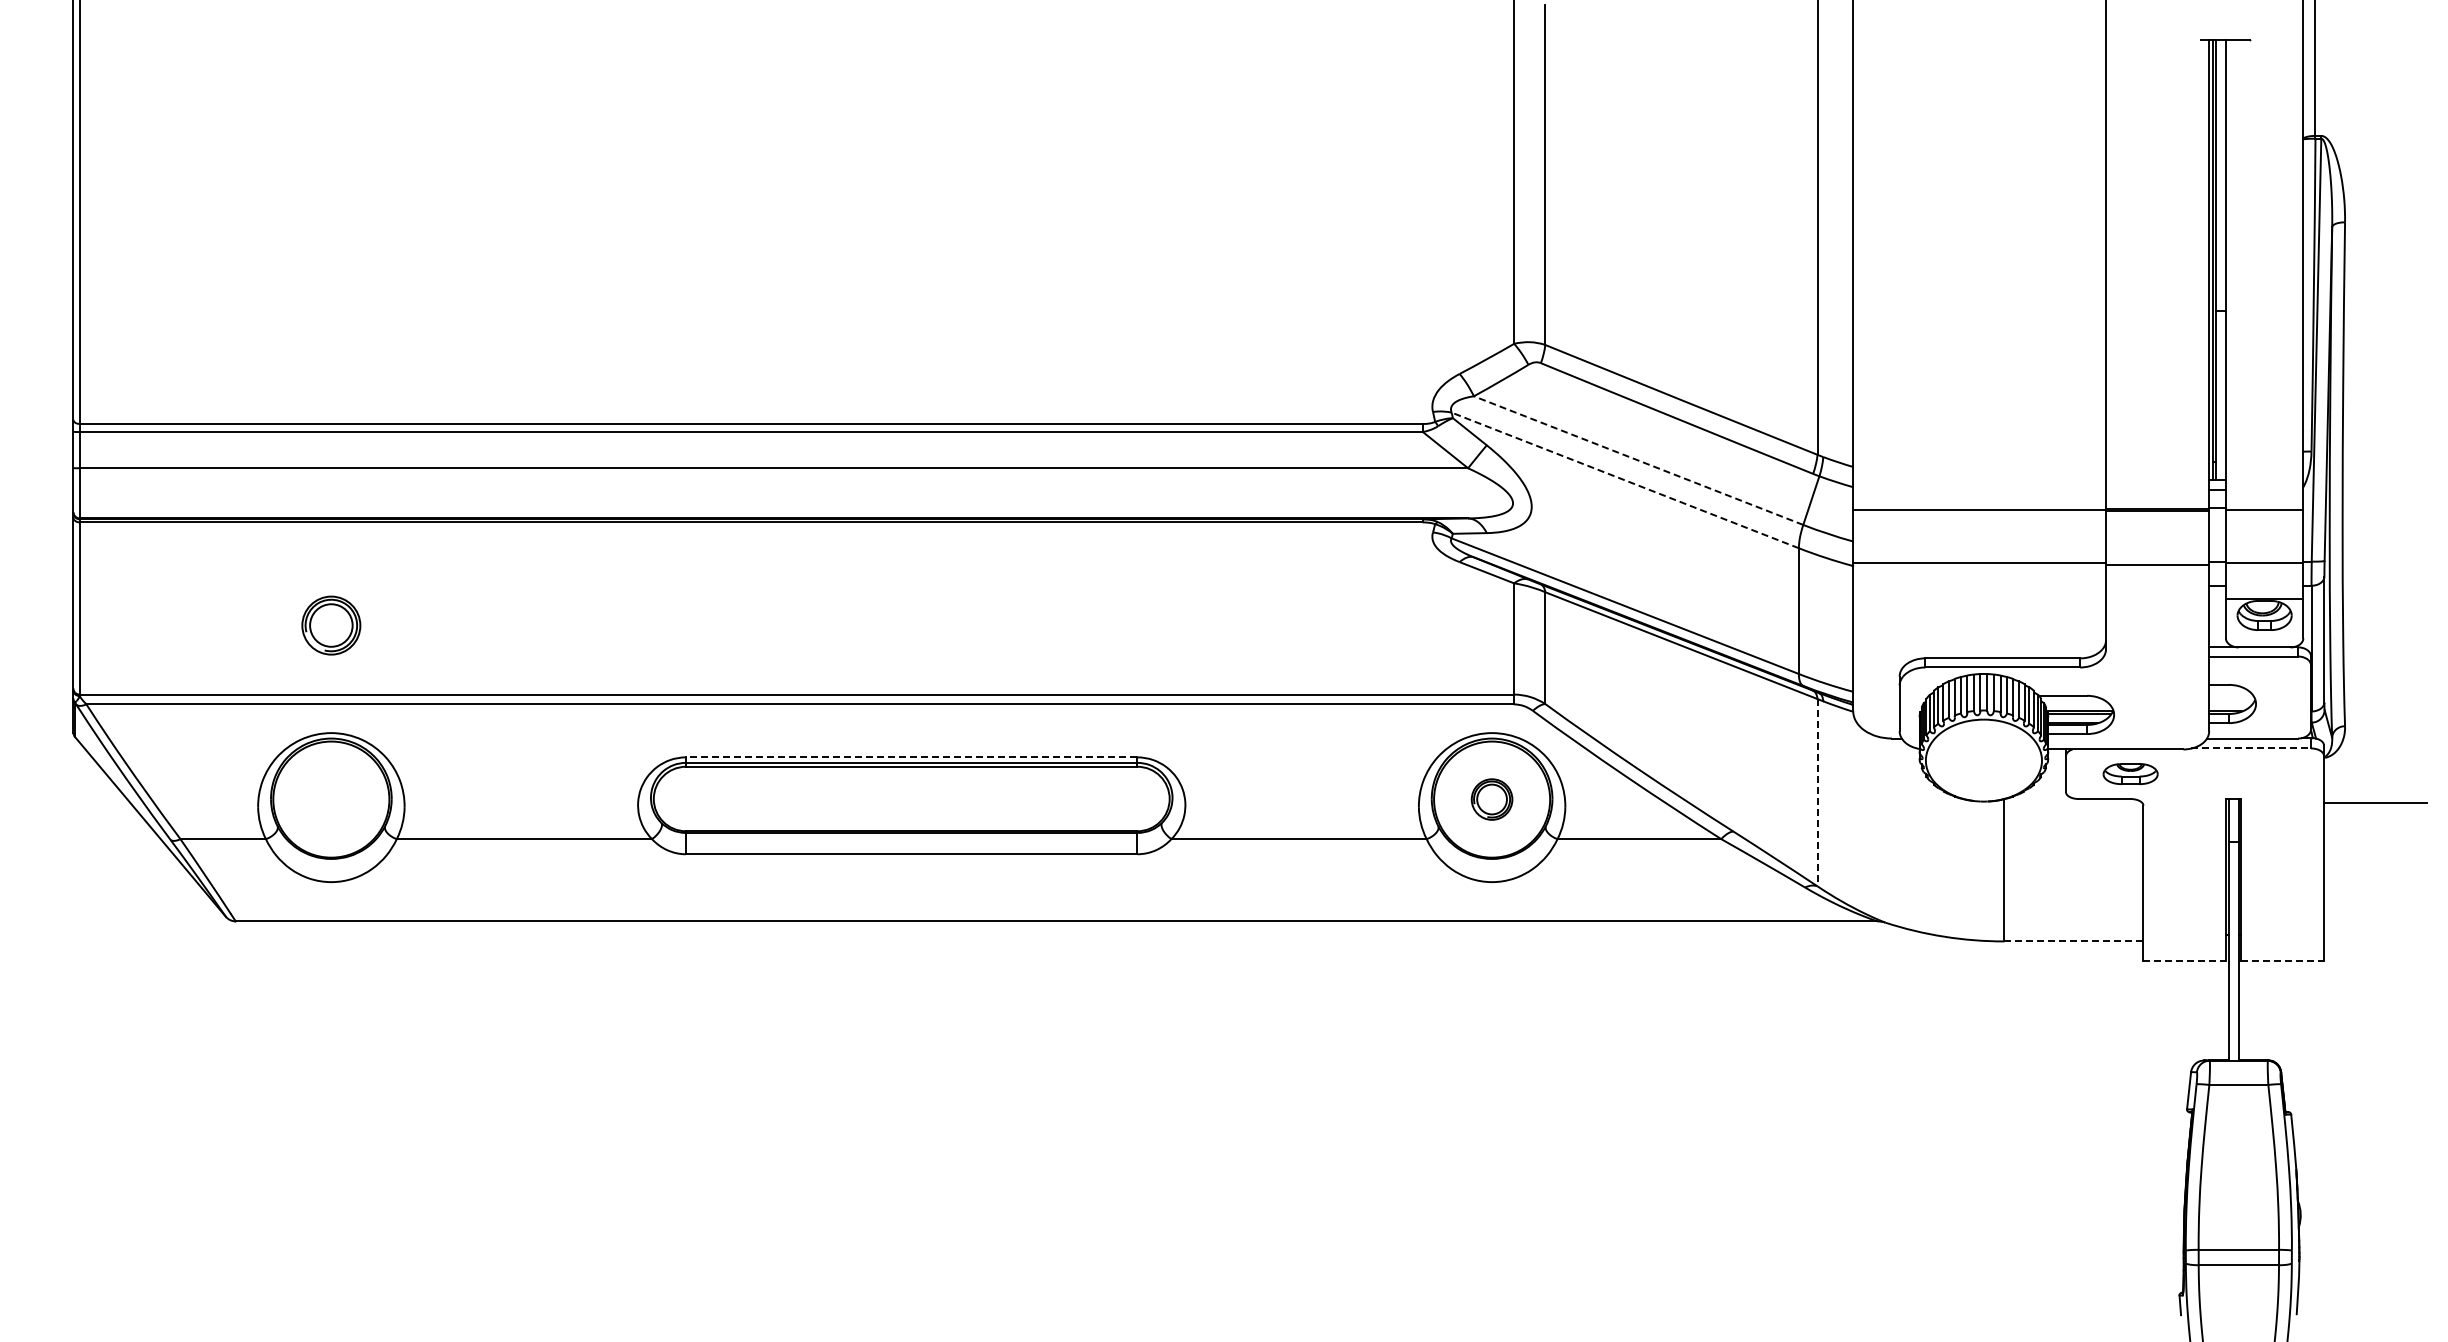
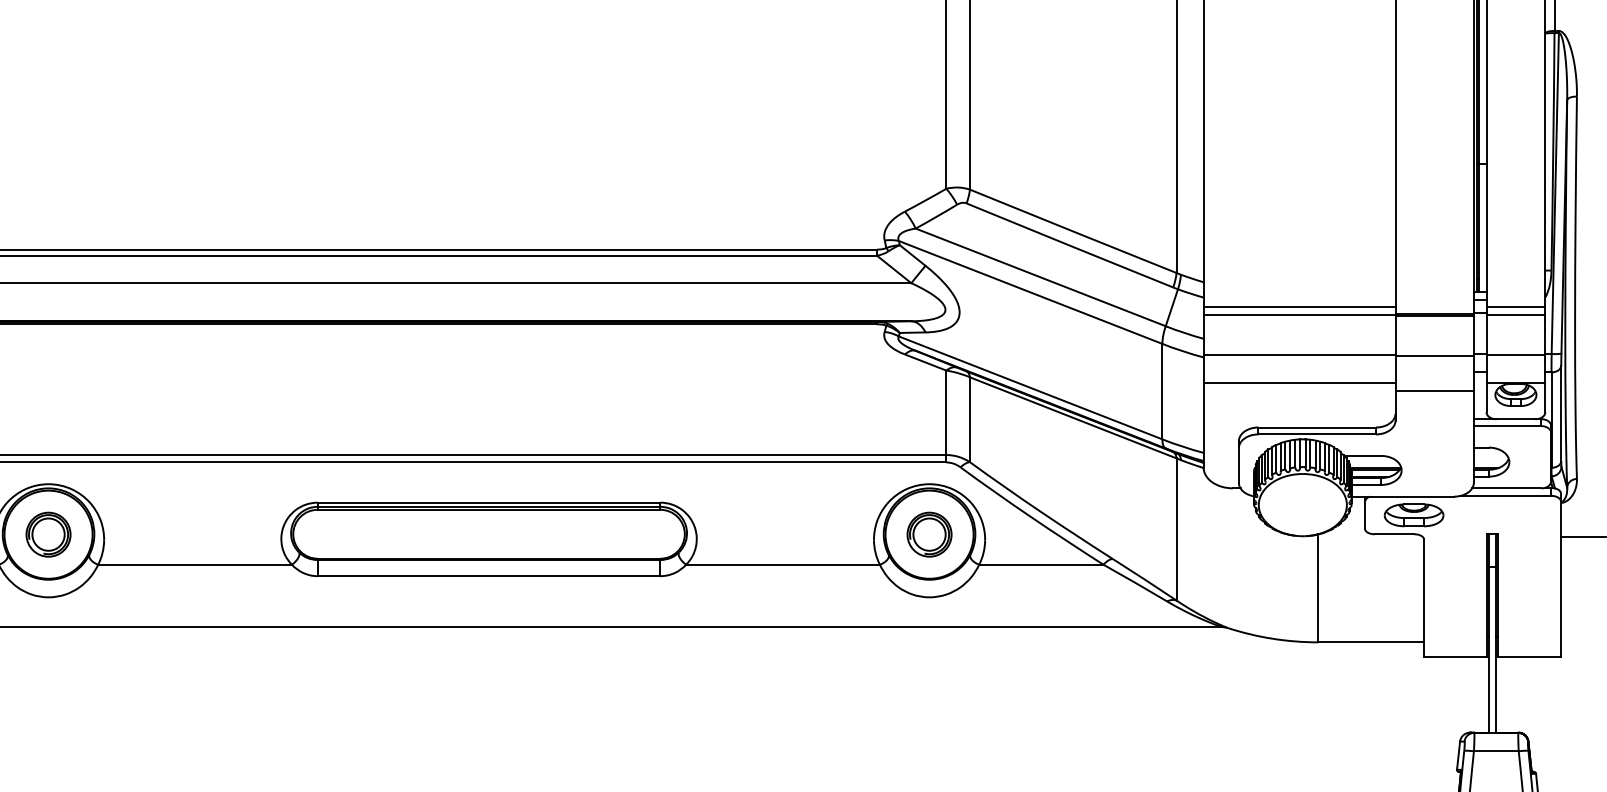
line: (1638, 460) -> (1040, 277), dashed -> solid
line: (1624, 480) -> (1030, 292), dashed -> solid
line: (1979, 499) -> (1299, 306), added
line: (2264, 499) -> (1515, 306), added
line: (1979, 599) -> (1299, 382), added
line: (2157, 610) -> (1434, 391), added
part: (331, 625) -> (48, 534), moved
line: (2251, 748) -> (1505, 495), dashed -> solid
line: (911, 757) -> (488, 502), dashed -> solid
part: (2130, 773) -> (1414, 514), size x1.43
line: (1817, 792) -> (1176, 529), dashed -> solid
part: (1491, 799) -> (929, 534), size x1.43
line: (2073, 941) -> (1370, 642), dashed -> solid
line: (2185, 960) -> (1455, 656), dashed -> solid
line: (2283, 960) -> (1530, 656), dashed -> solid

